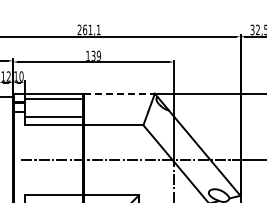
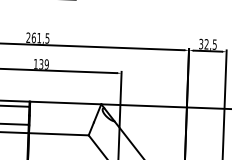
text: (98, 29) -> (47, 38), 261,1 -> 261,5
line: (119, 93) -> (65, 102), dashed -> solid

